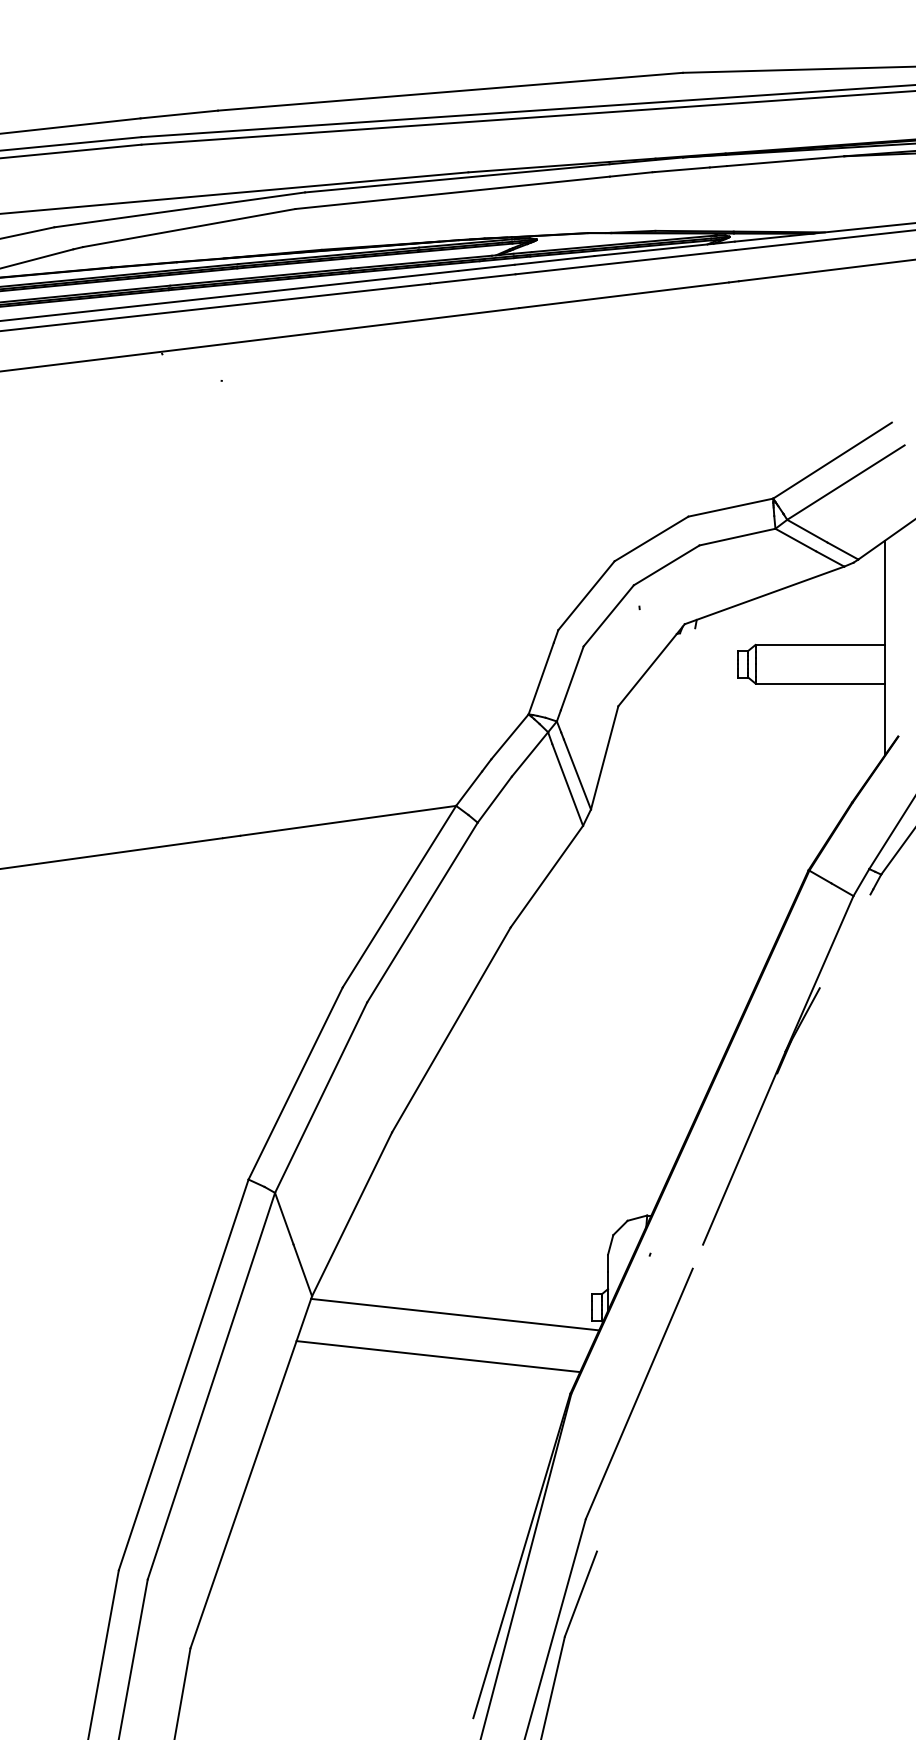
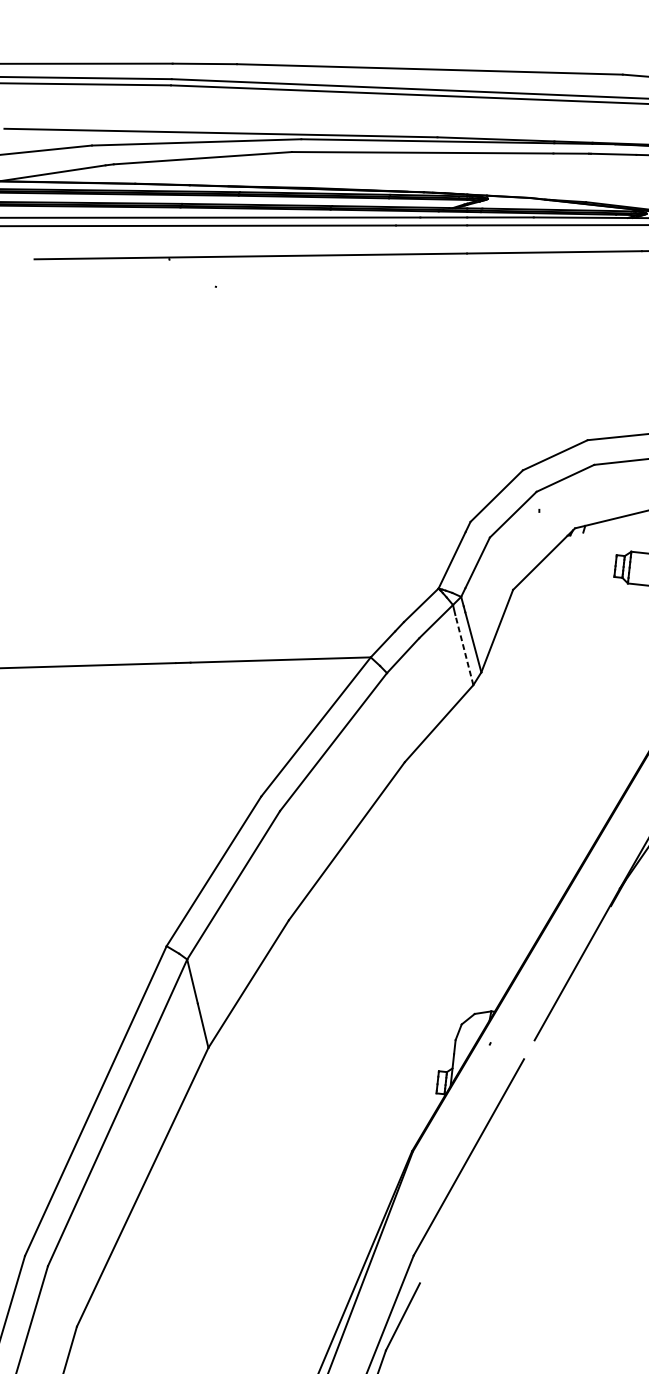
line: (567, 784) -> (464, 649), solid -> dashed
line: (455, 1314) -> (324, 1075), removed
line: (438, 1356) -> (307, 1108), removed

